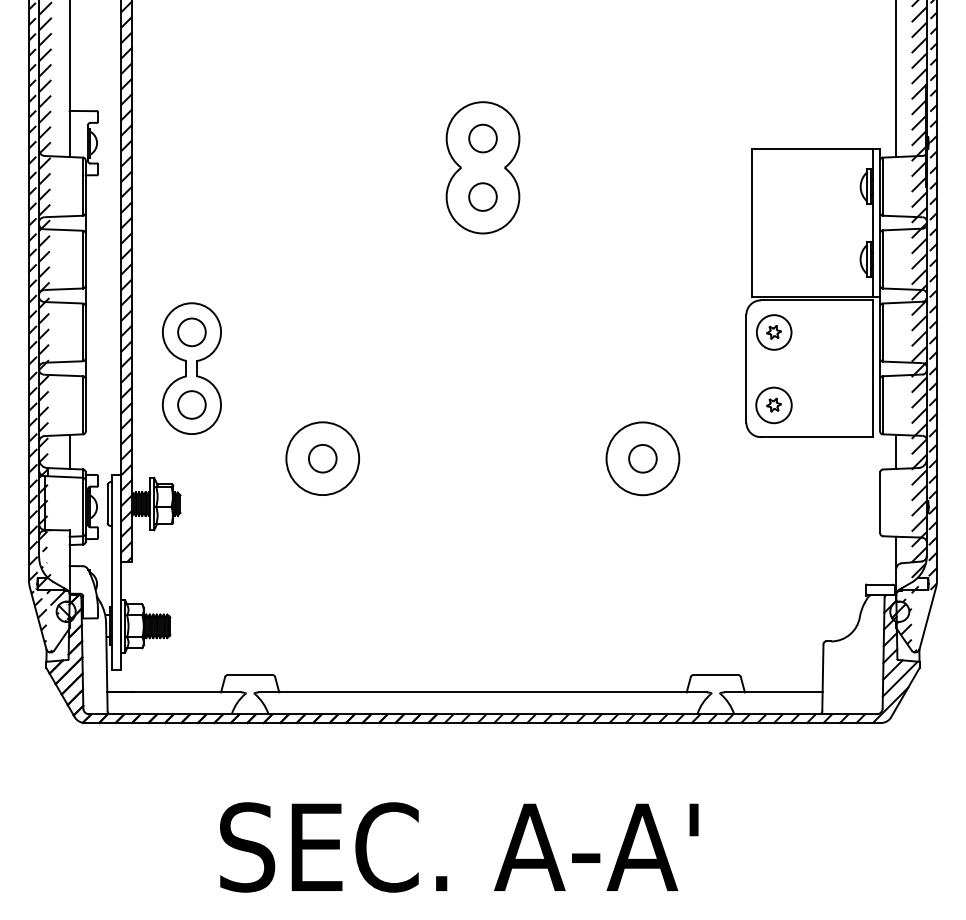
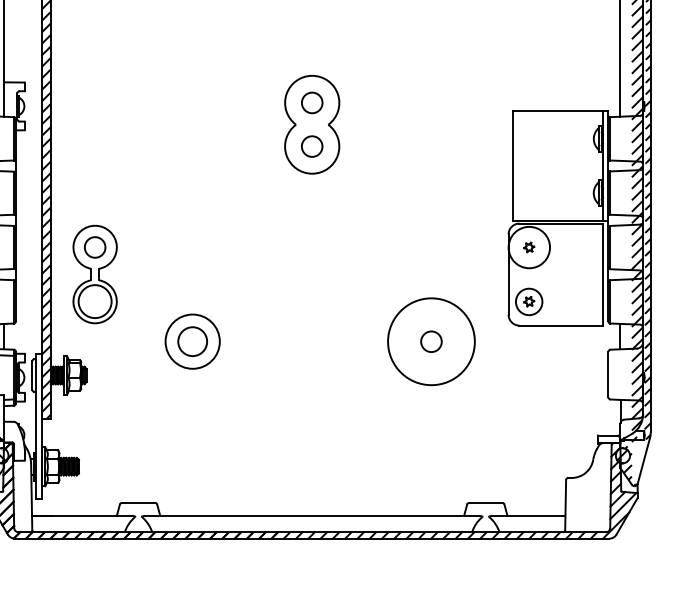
circle: (773, 332) -> (528, 247), size x1.6
circle: (191, 404) -> (94, 301), size x1.6
circle: (322, 458) -> (192, 341), size x1.4
circle: (642, 458) -> (431, 341), size x1.6

